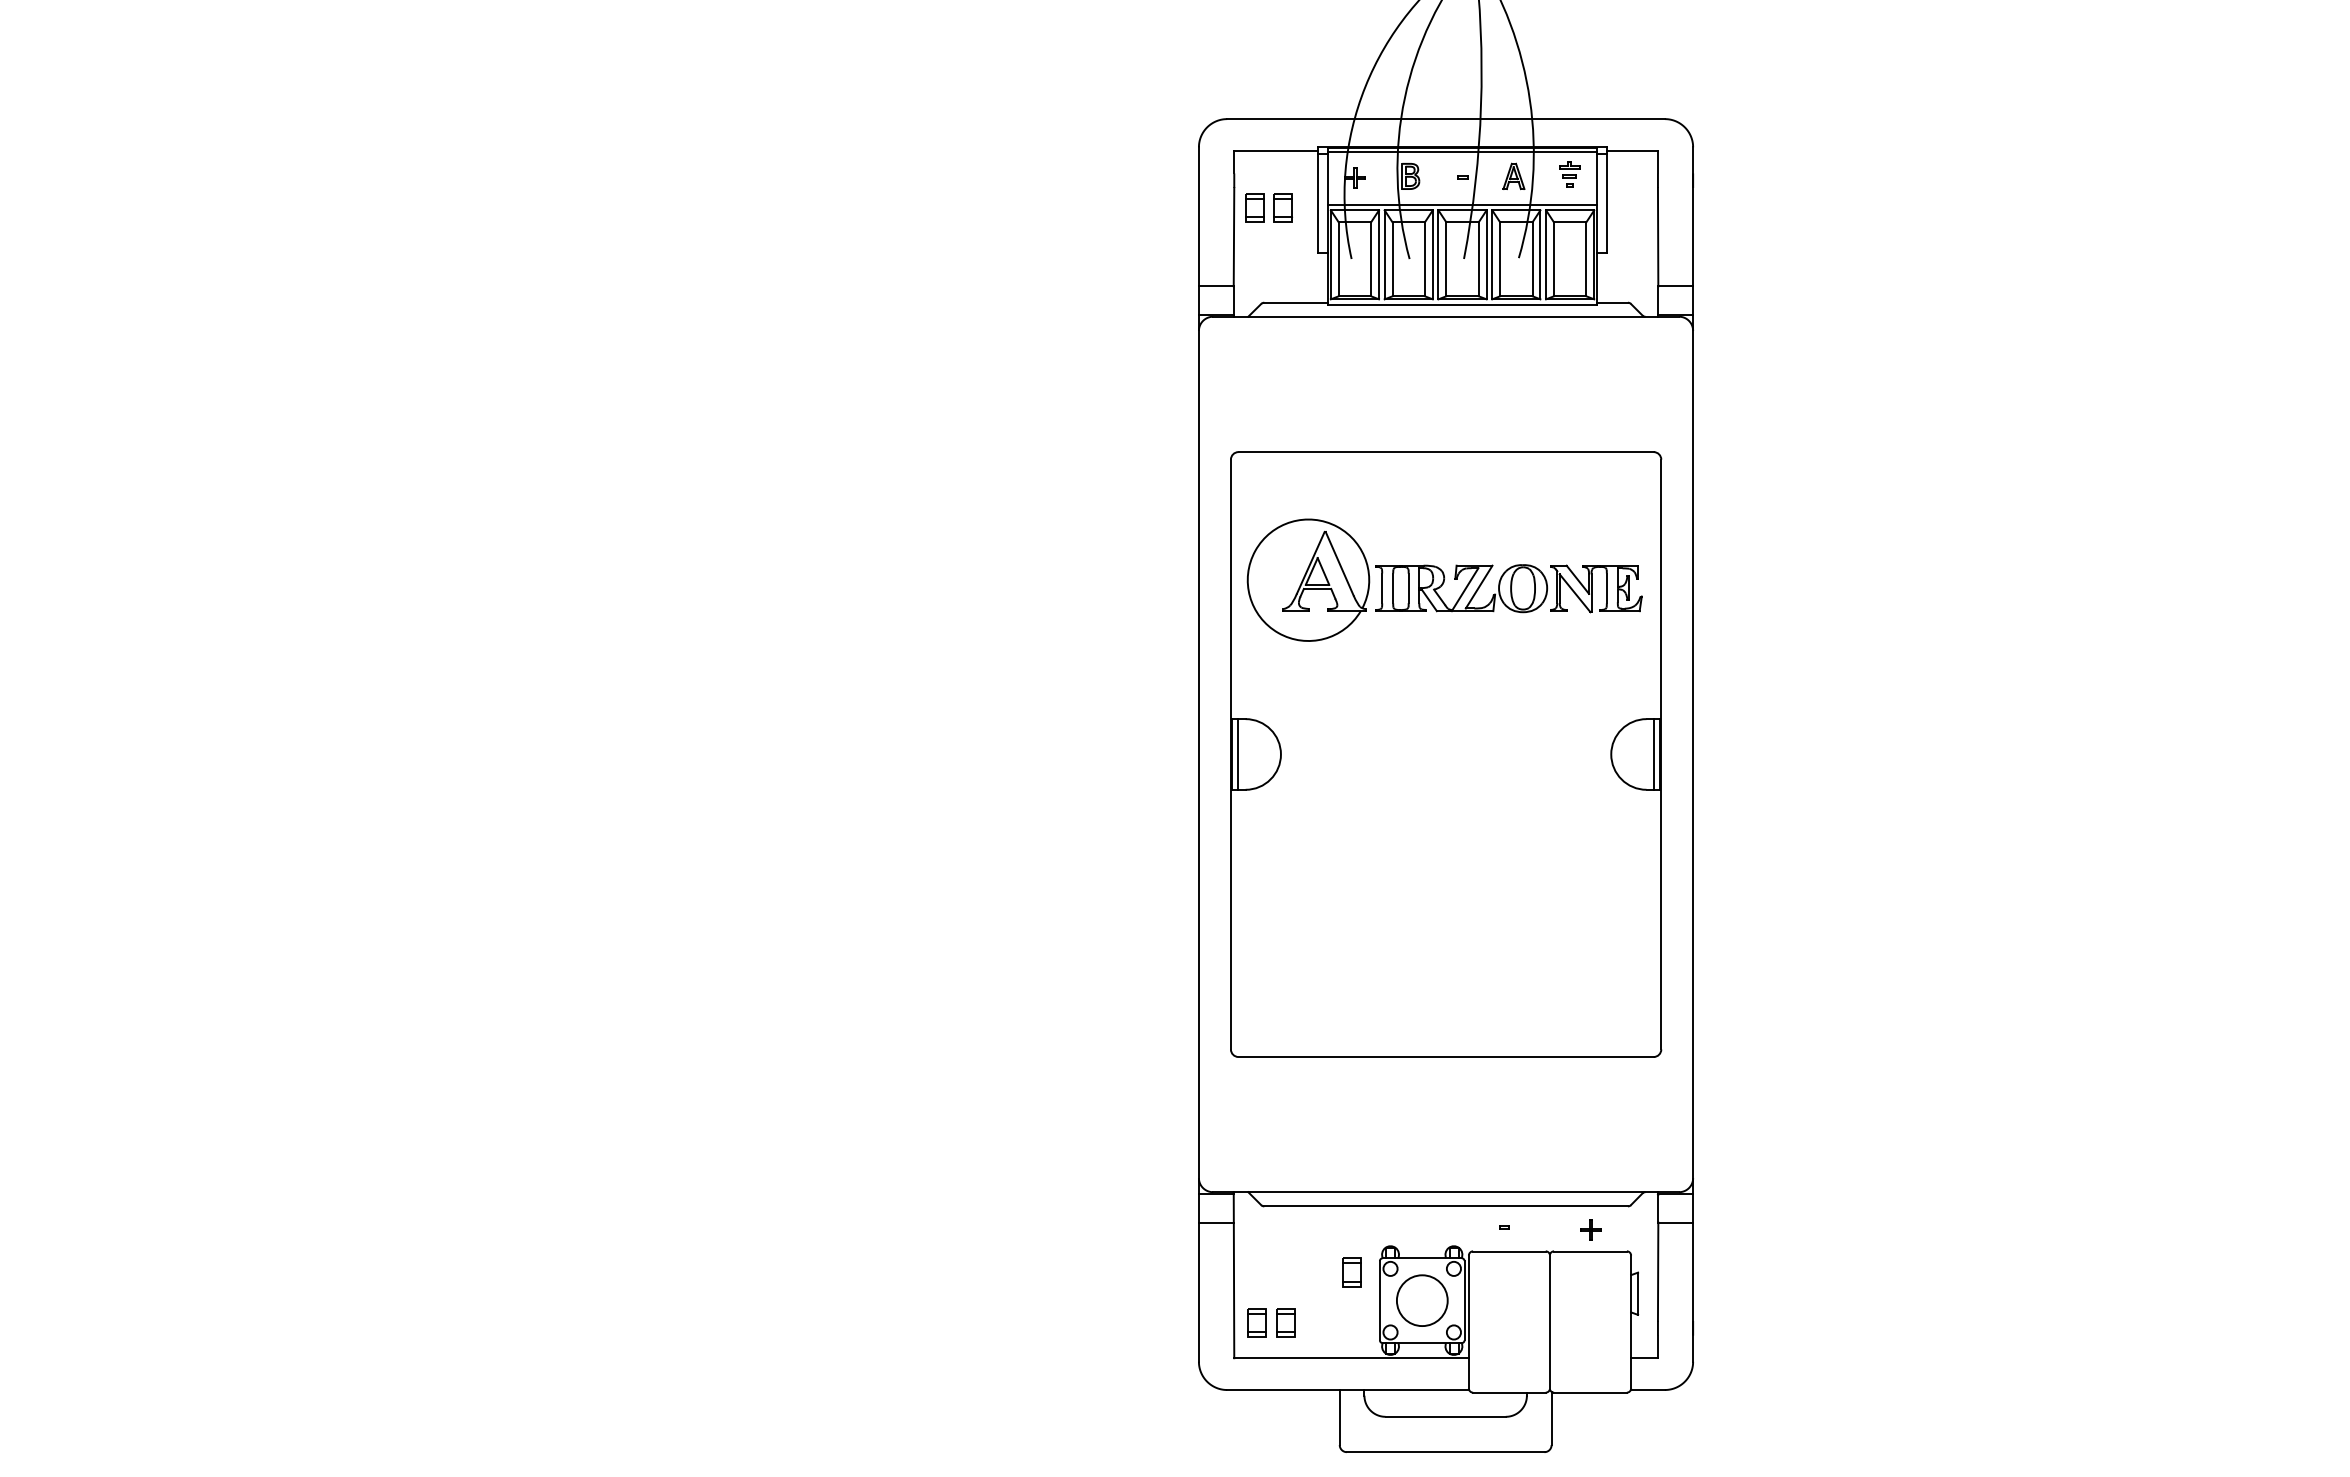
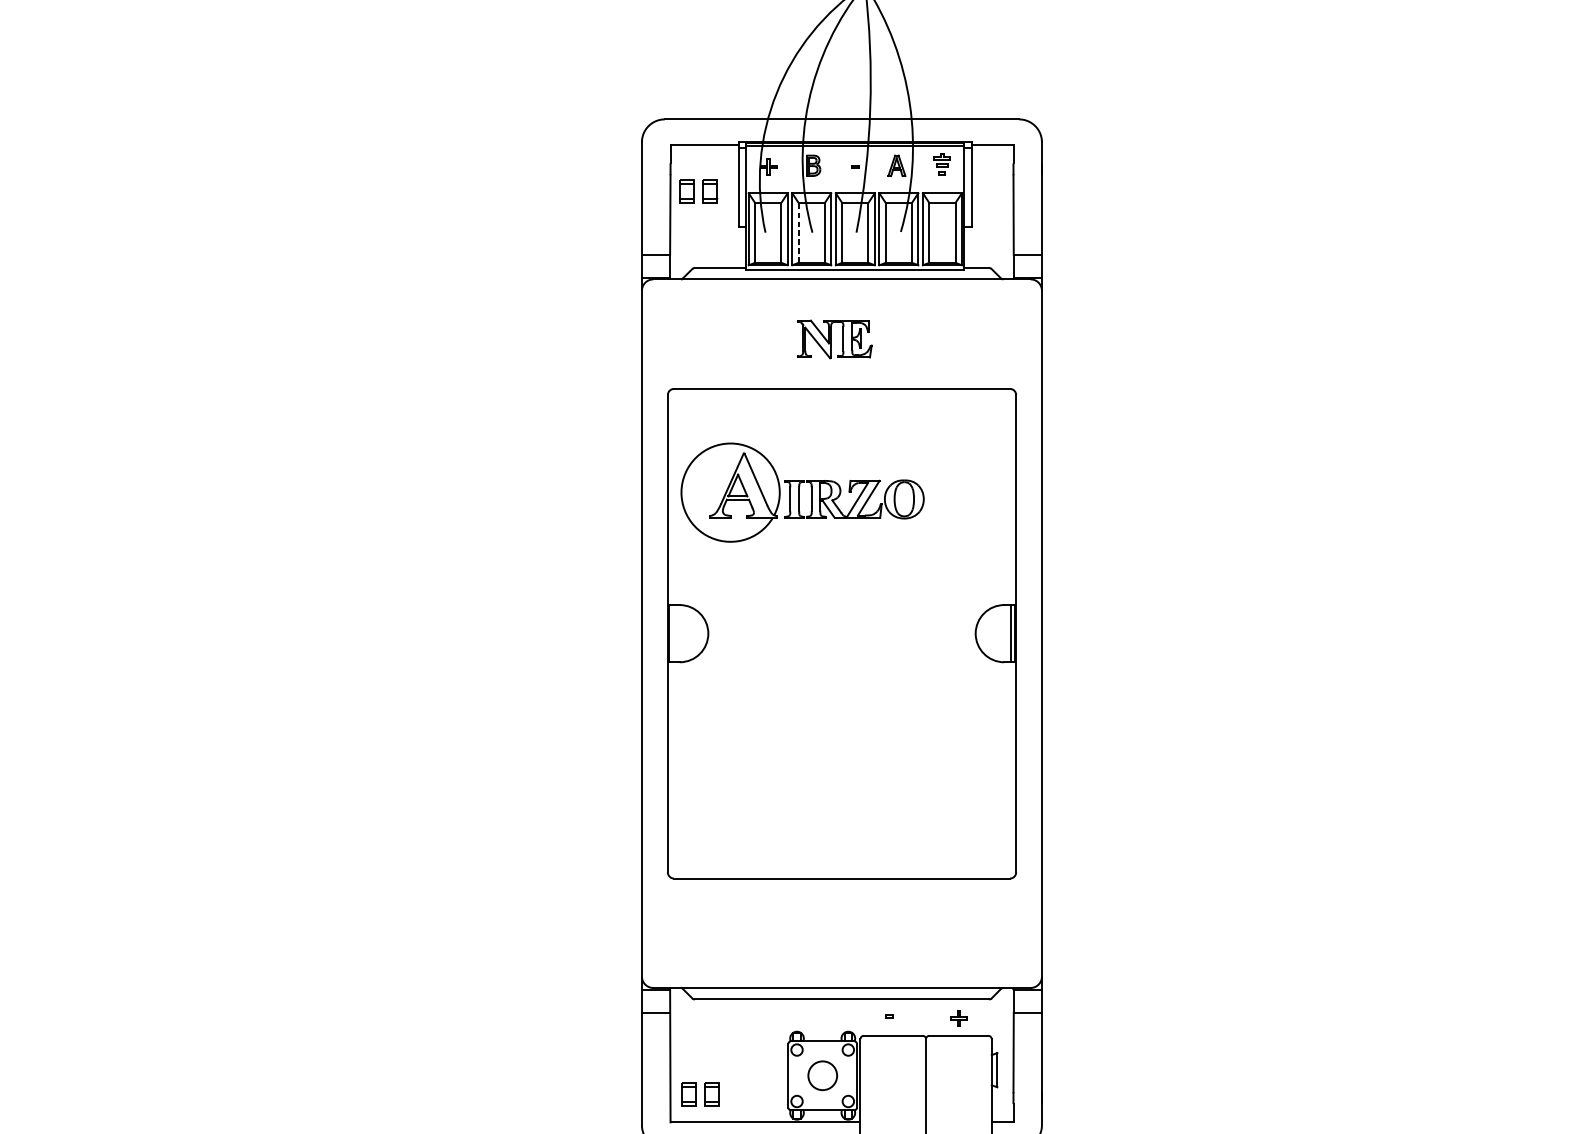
line: (1462, 204) -> (855, 188), removed
line: (1392, 258) -> (798, 232), solid -> dashed
part: (1596, 588) -> (835, 339), moved
line: (1237, 754) -> (673, 633), removed
part: (1351, 1272) -> (765, 1052), removed
circle: (1421, 1300) -> (822, 1075), size x0.7

